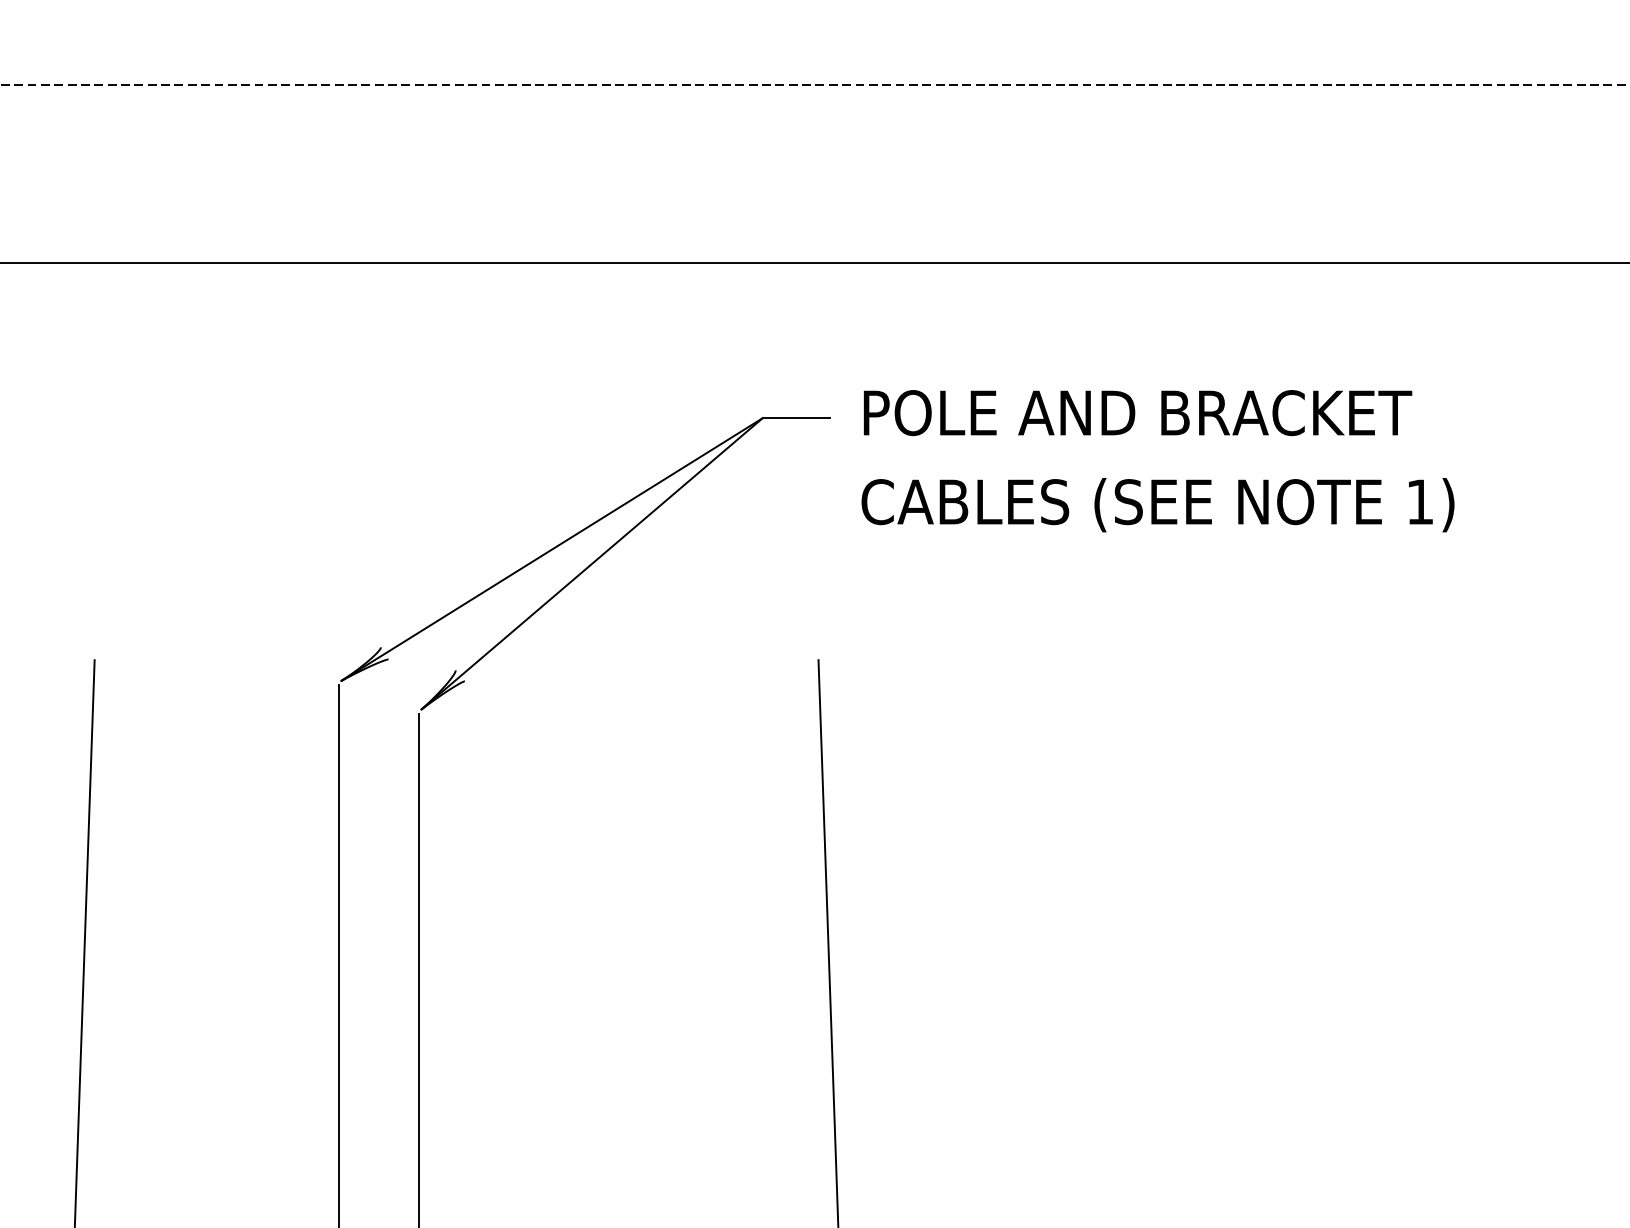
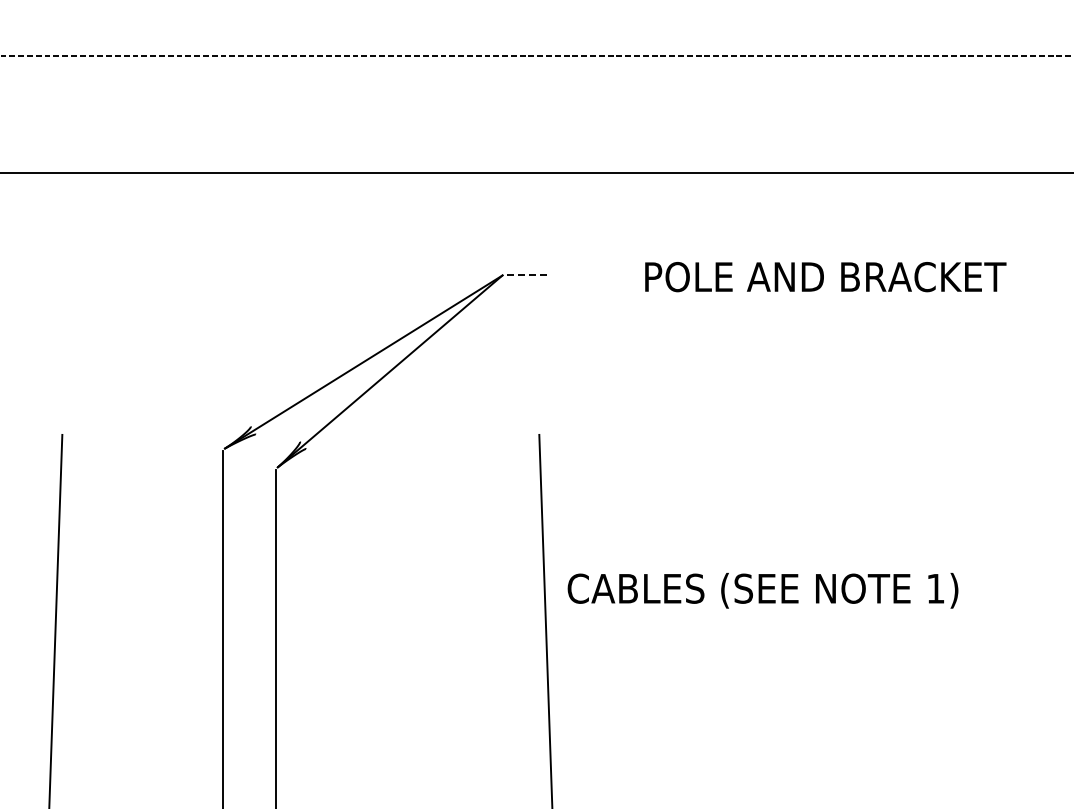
text: (1137, 413) -> (825, 277), moved
line: (796, 418) -> (524, 275), solid -> dashed
text: (1157, 504) -> (762, 590), moved

